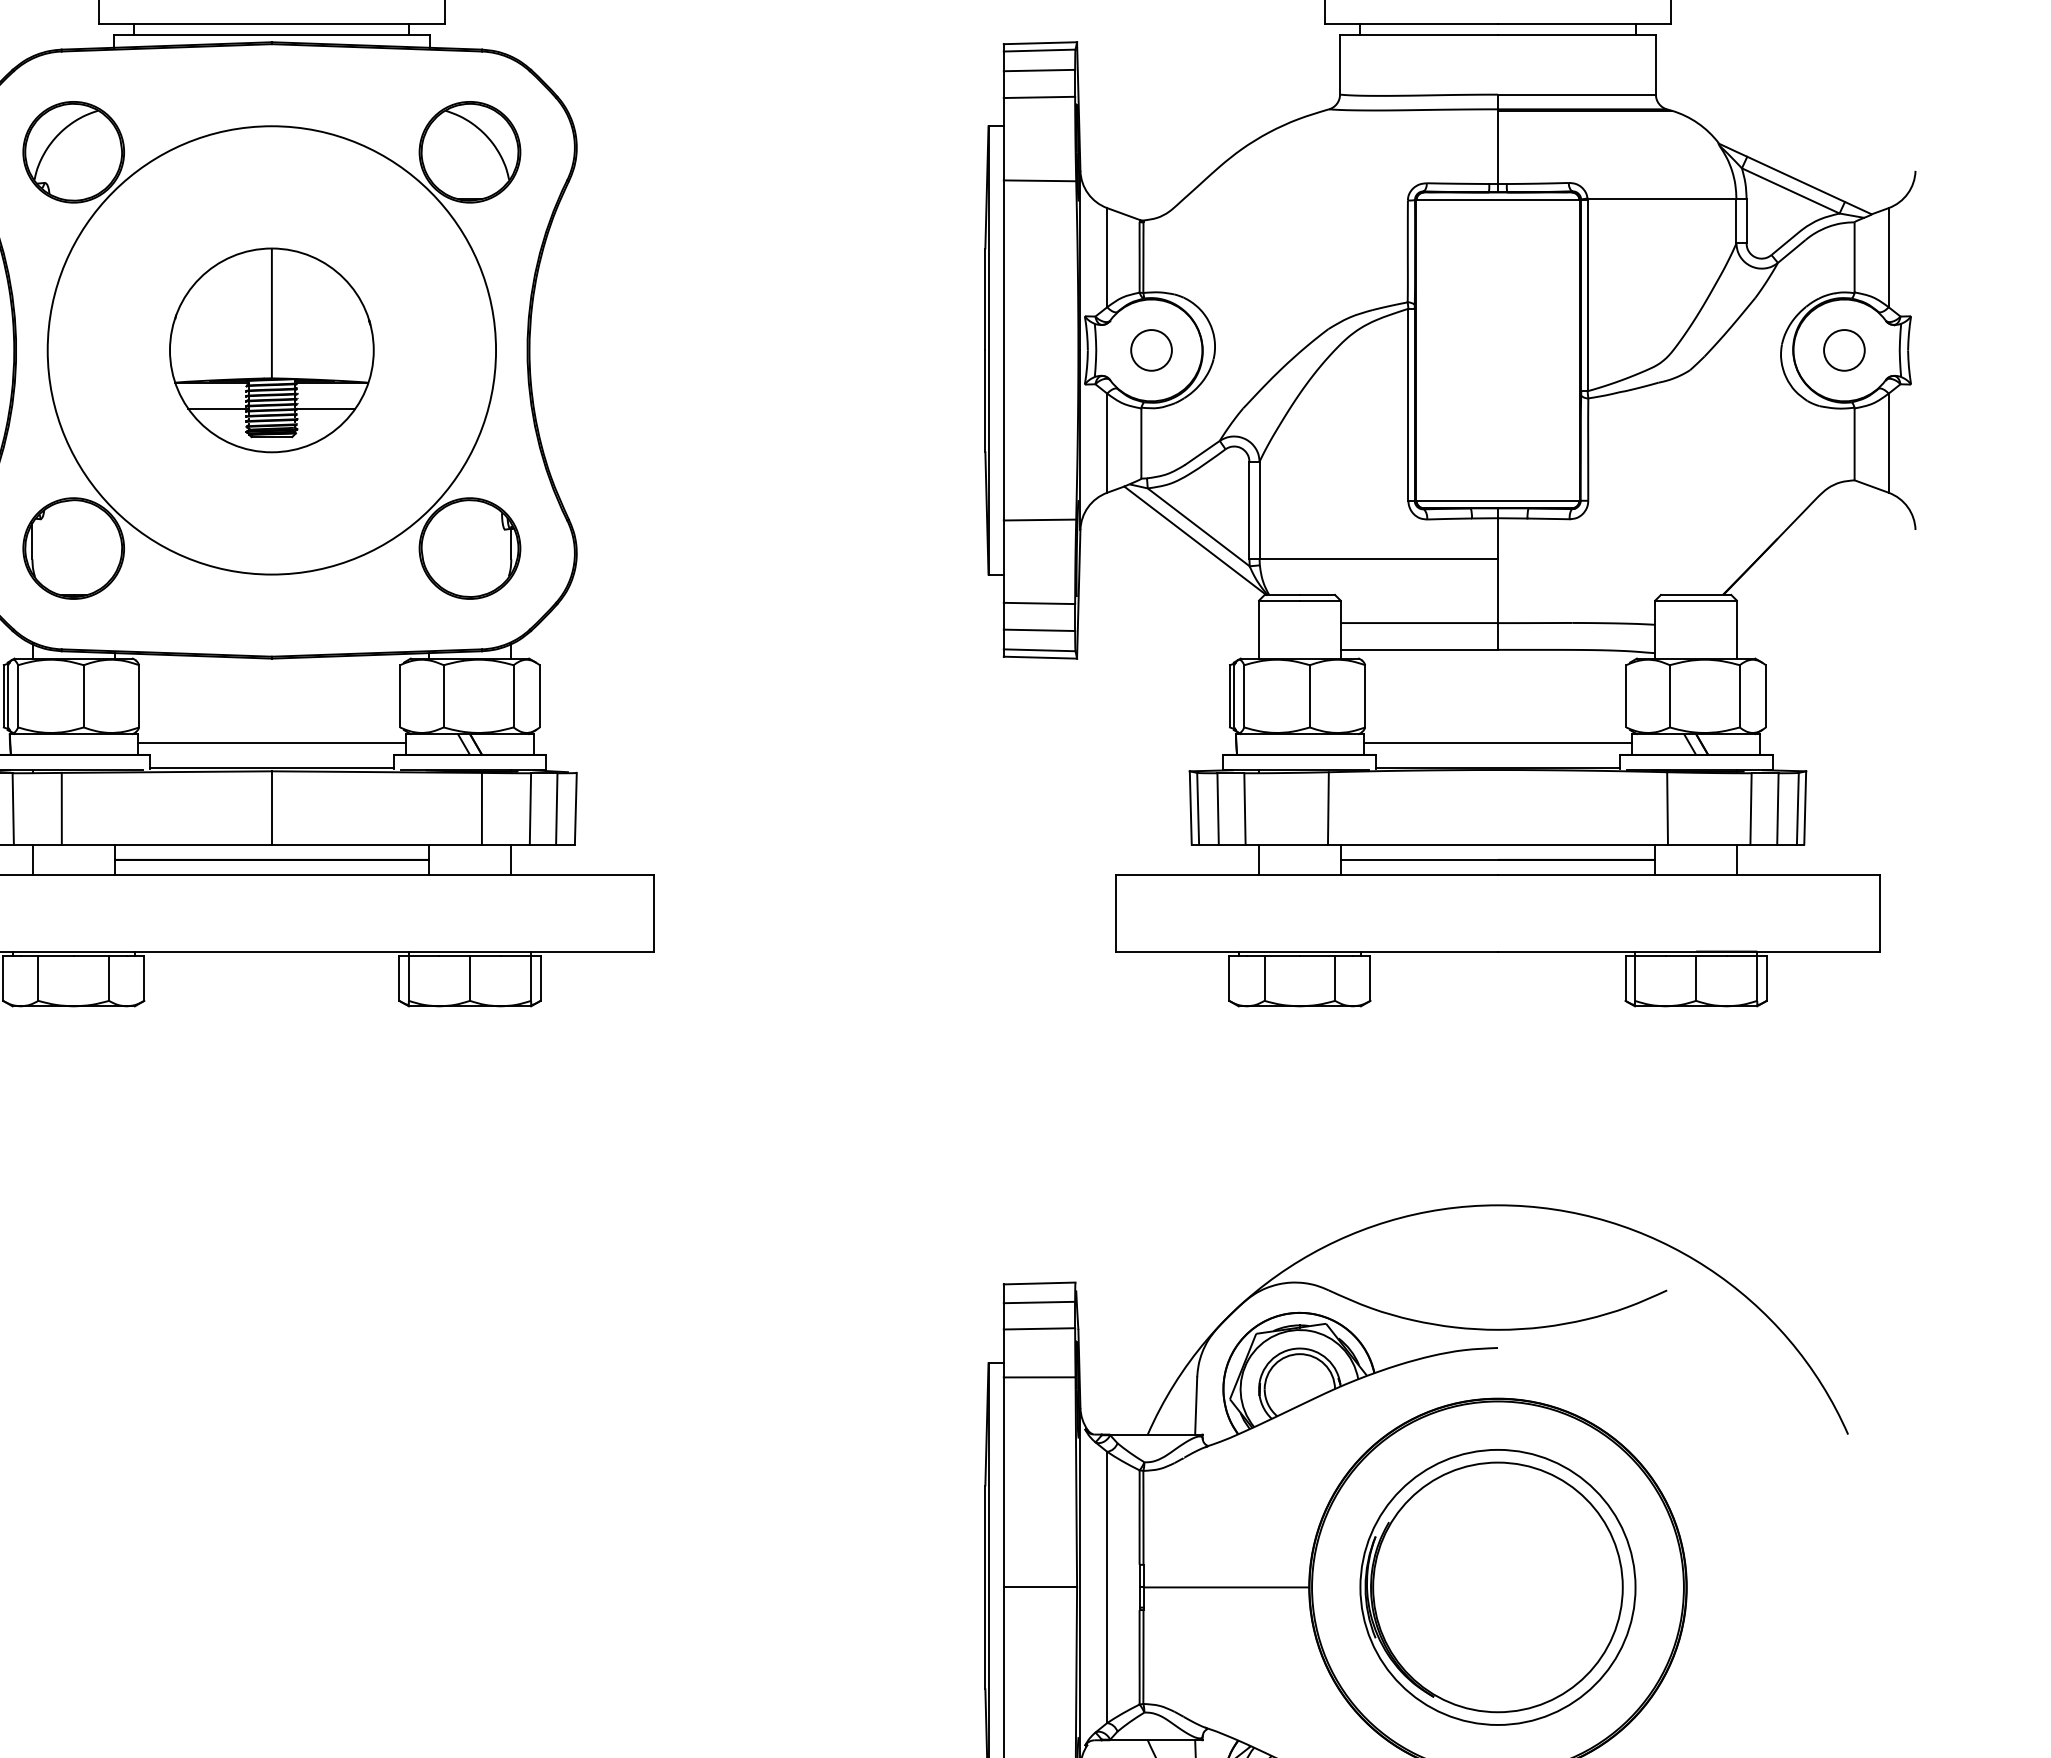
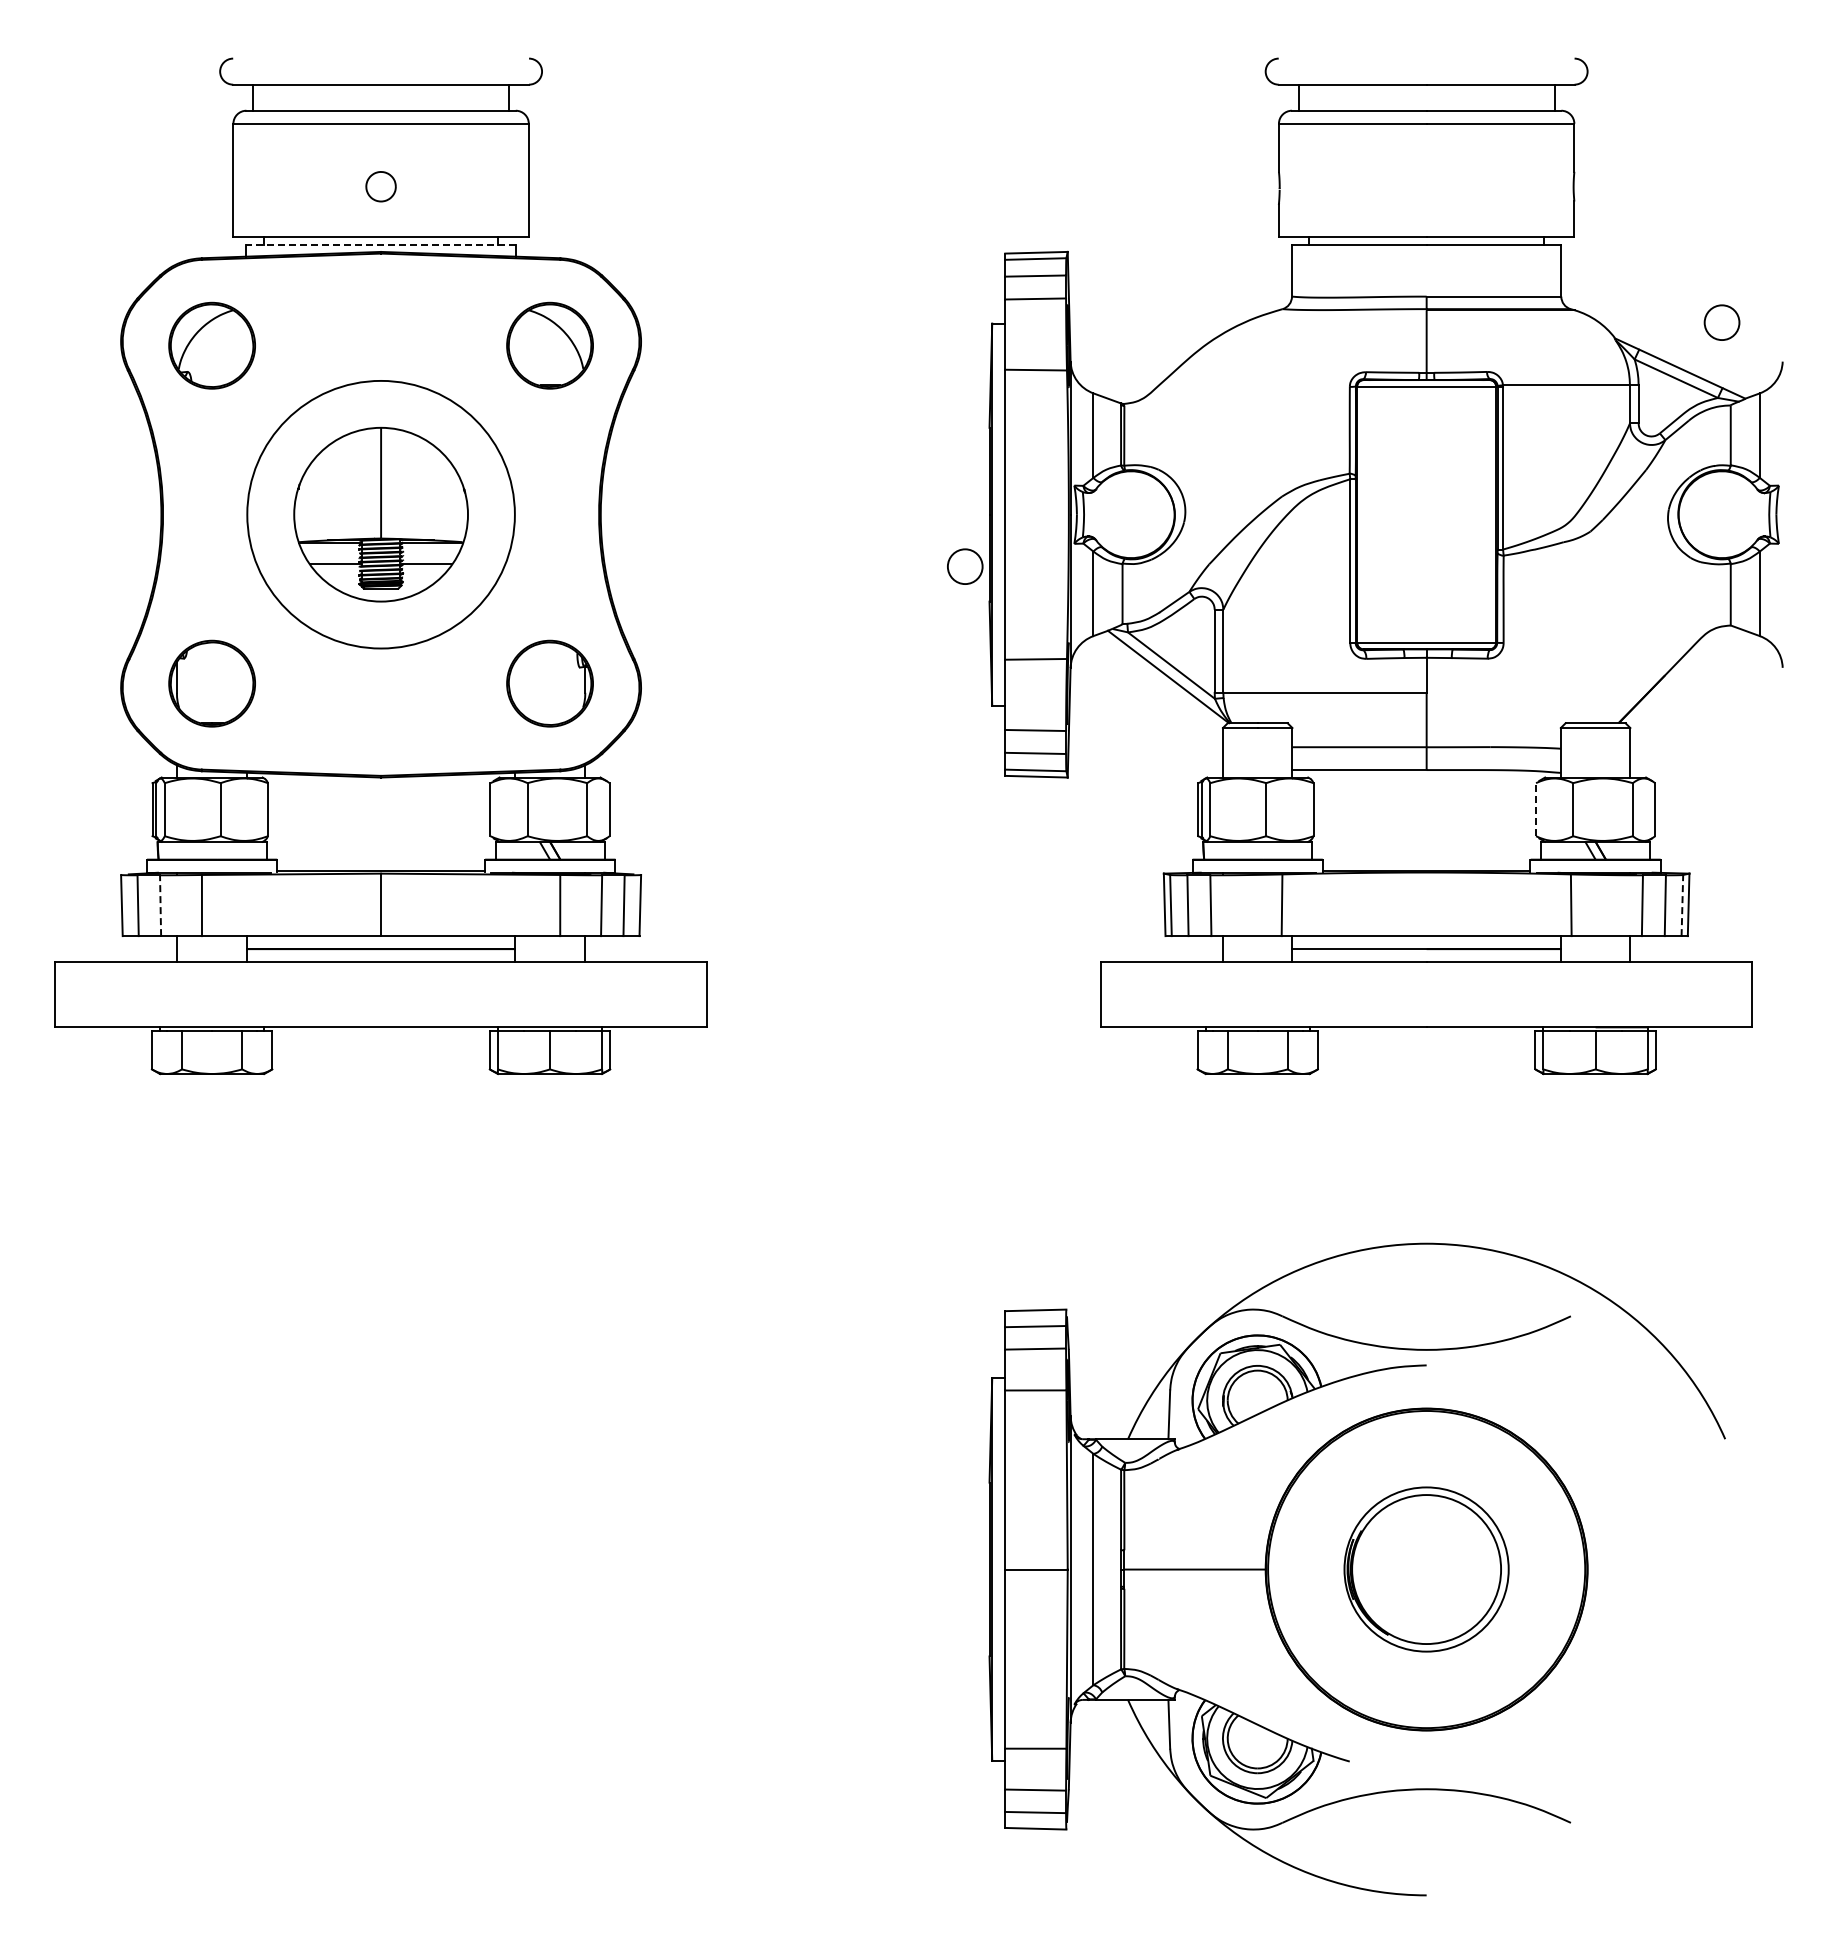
line: (272, 34) -> (381, 245), solid -> dashed
circle: (271, 350) -> (380, 514), size x0.7
circle: (1151, 350) -> (965, 566), moved
circle: (1843, 350) -> (1721, 322), moved
line: (1626, 696) -> (1536, 809), solid -> dashed
line: (271, 743) -> (380, 849), removed
line: (1497, 743) -> (1426, 849), removed
line: (13, 808) -> (160, 905), solid -> dashed
line: (1798, 808) -> (1682, 905), solid -> dashed
part: (1497, 1587) -> (1426, 1569), size x0.7

